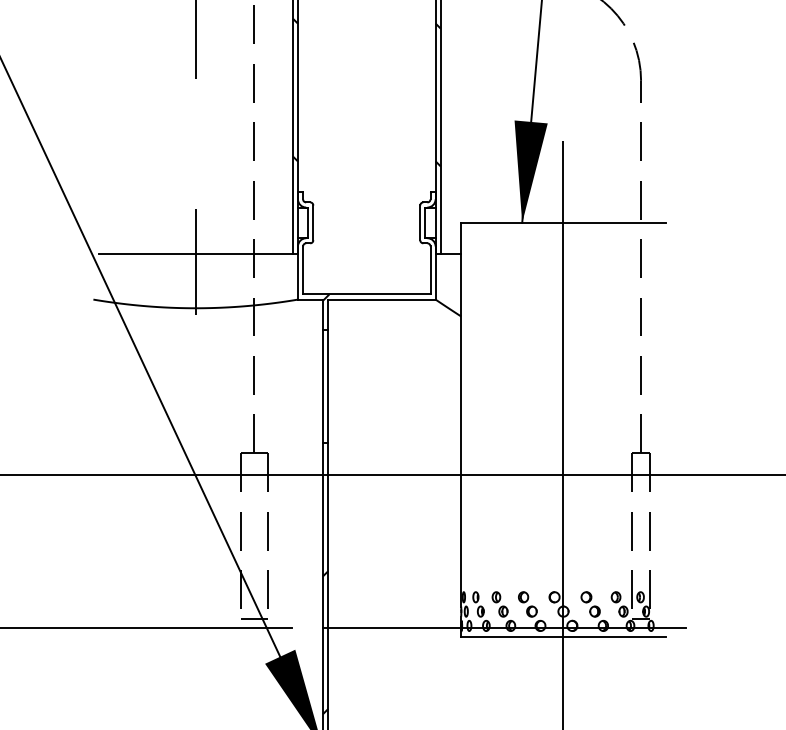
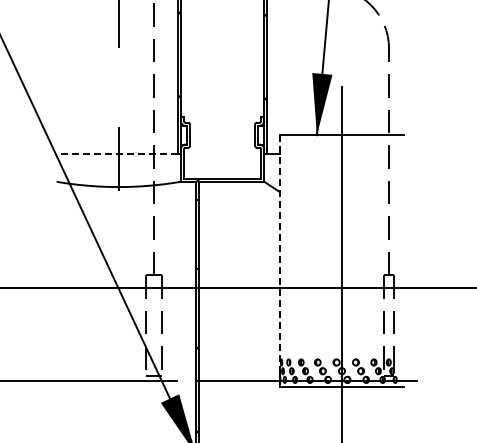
line: (195, 252) -> (118, 153), solid -> dashed
line: (460, 416) -> (279, 252), solid -> dashed

